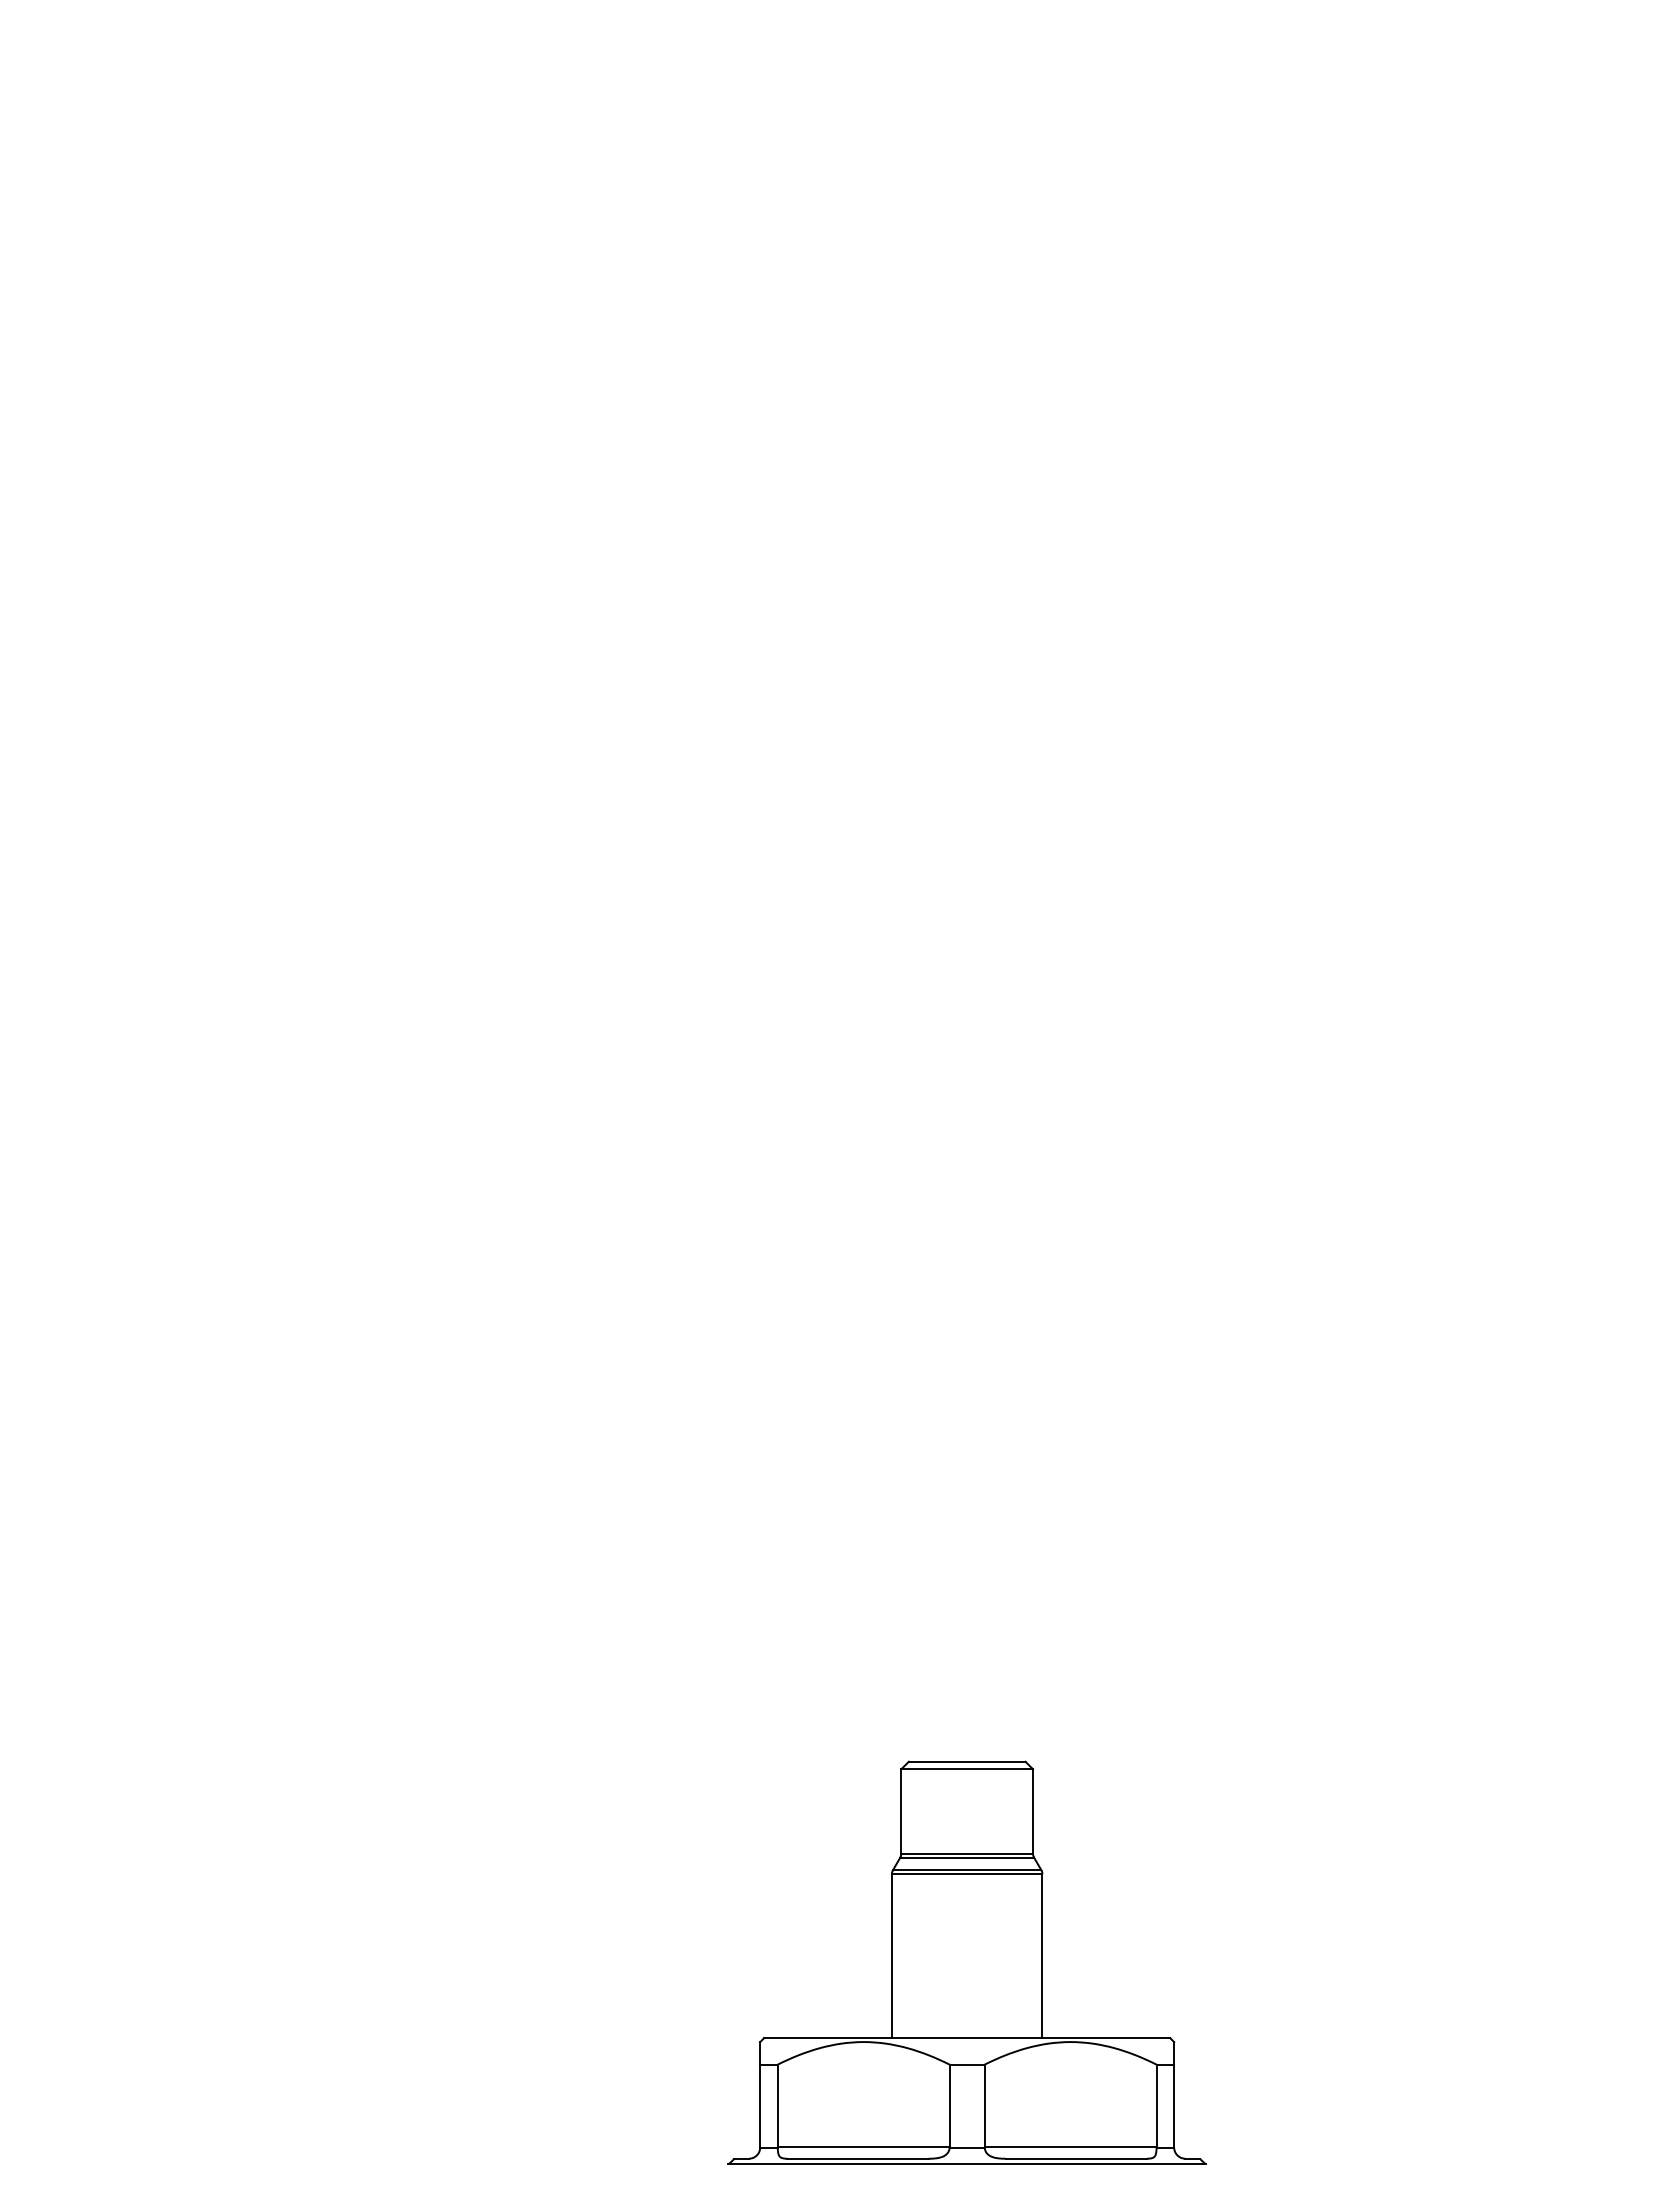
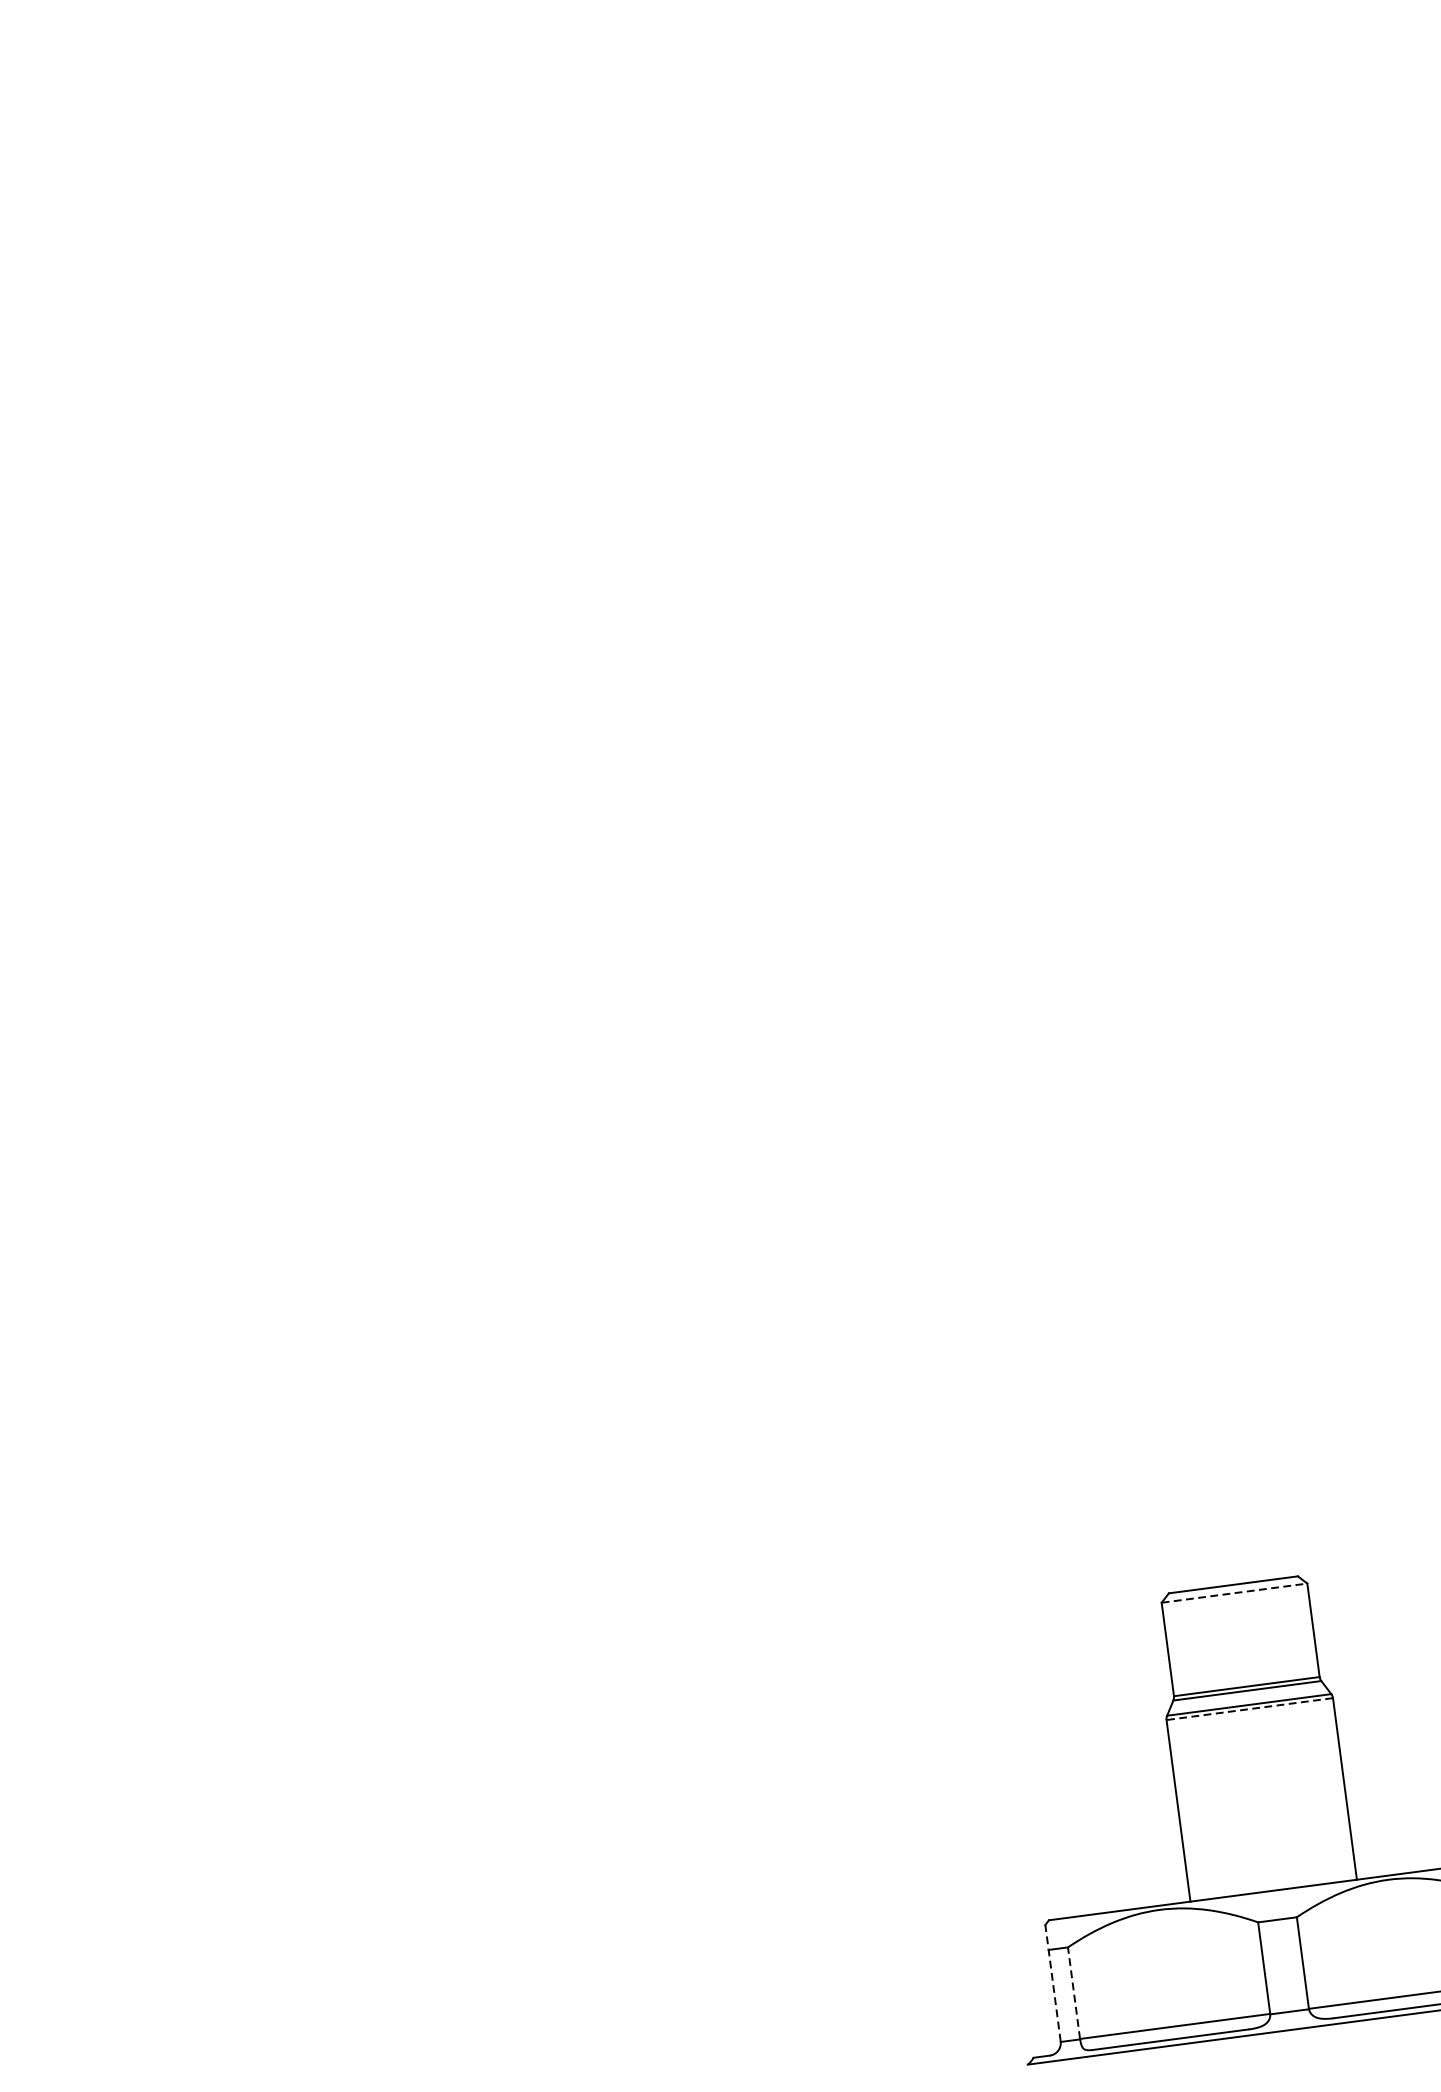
line: (967, 1769) -> (1234, 1593), solid -> dashed
line: (966, 1874) -> (1249, 1709), solid -> dashed
line: (760, 2094) -> (1053, 1982), solid -> dashed
line: (777, 2105) -> (1073, 1992), solid -> dashed

